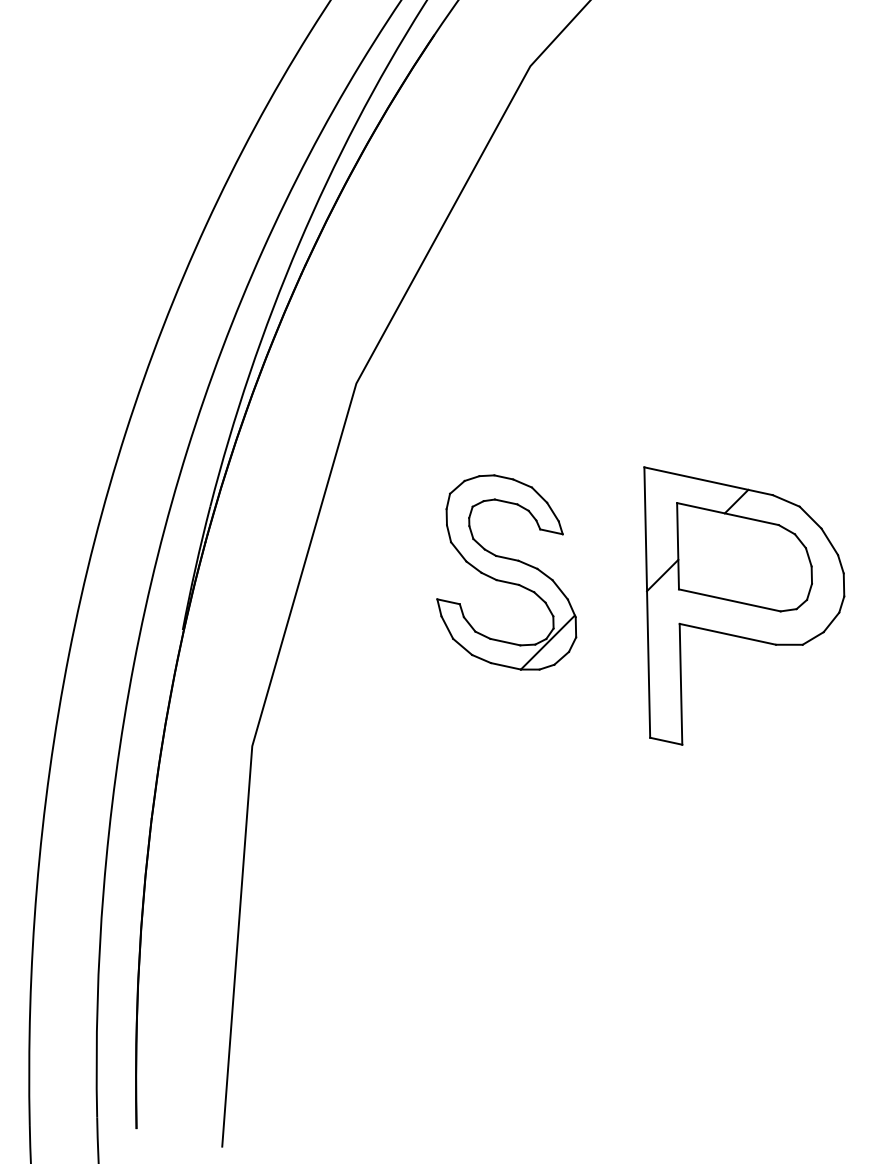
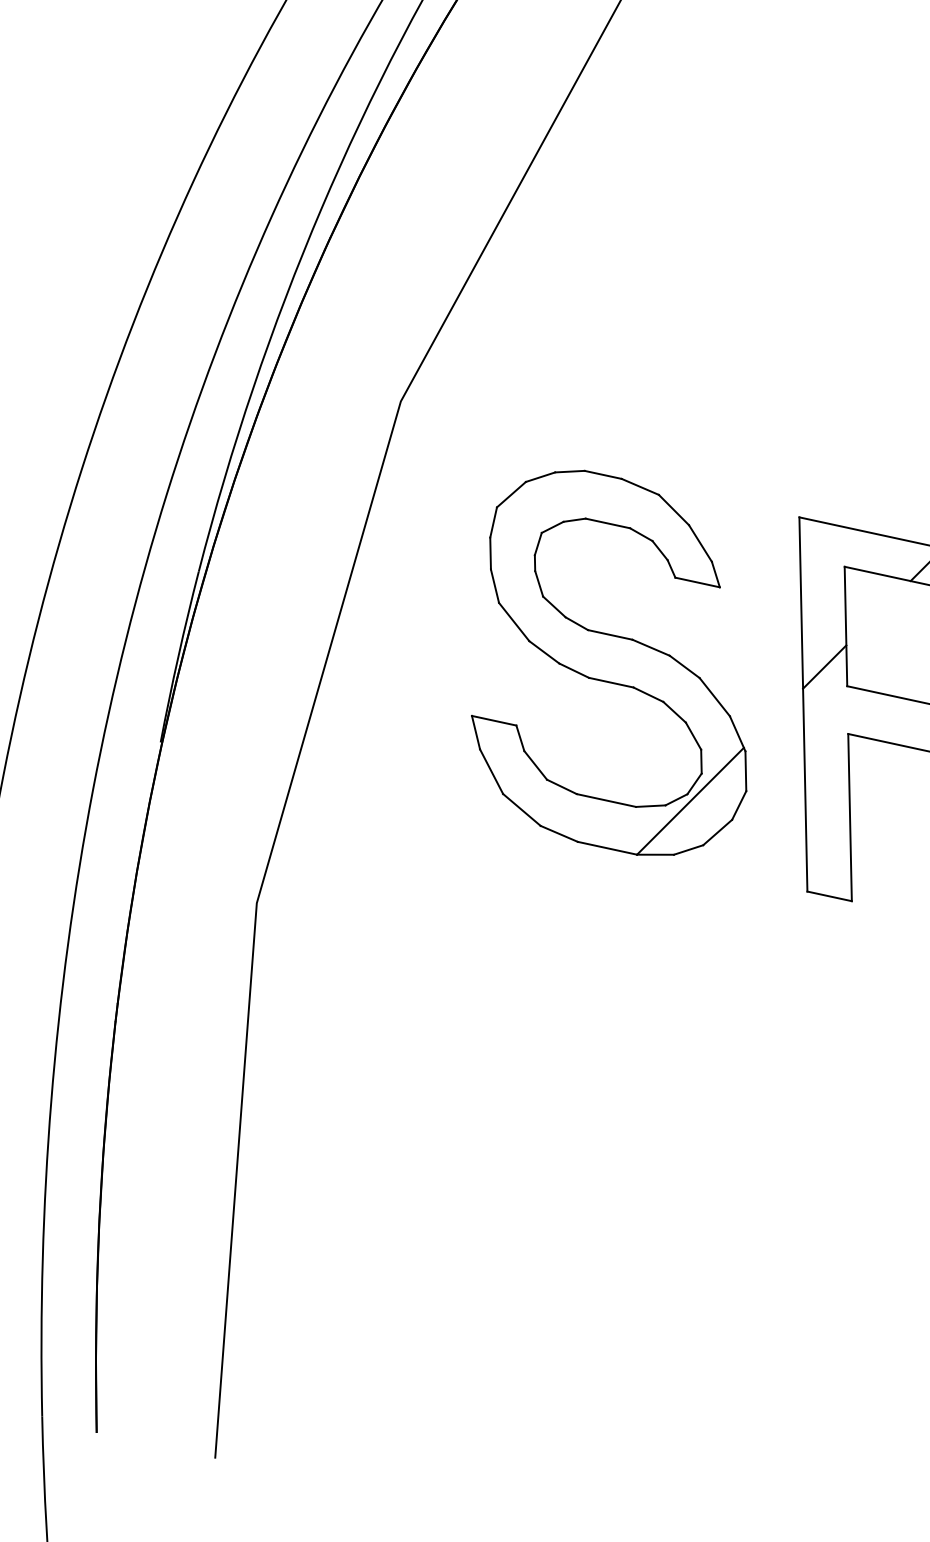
part: (506, 572) -> (608, 662), size x1.43

